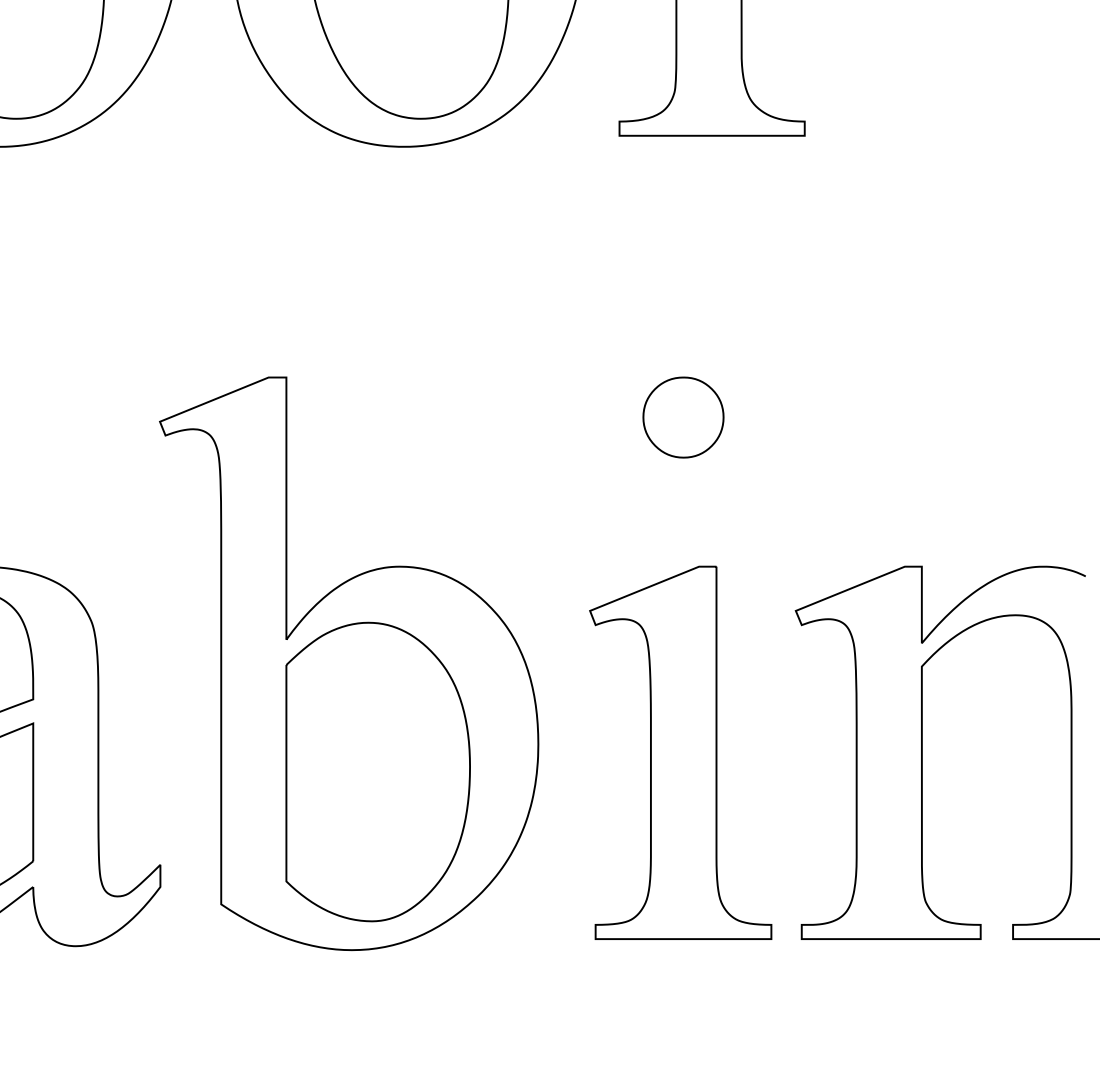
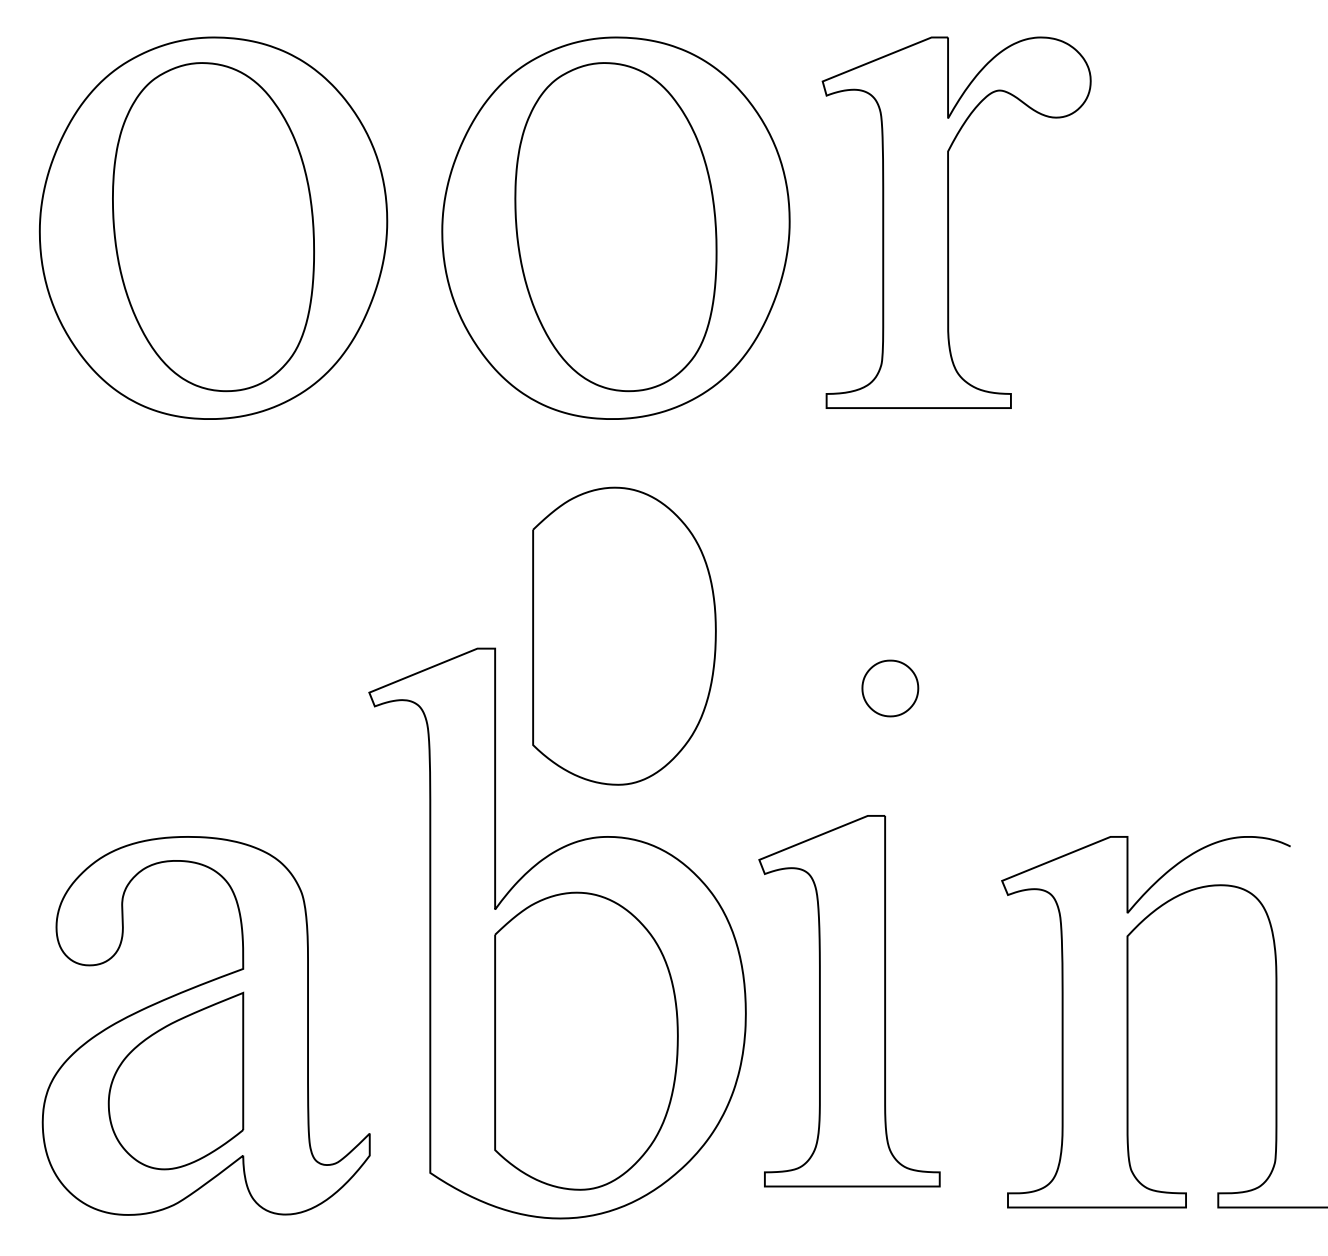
part: (416, 364) -> (624, 635), added
part: (683, 417) -> (890, 688), size x0.7
part: (680, 753) -> (849, 1001), moved

